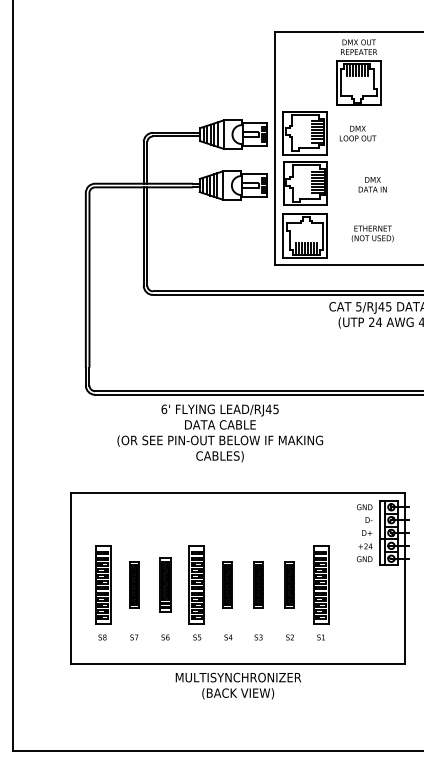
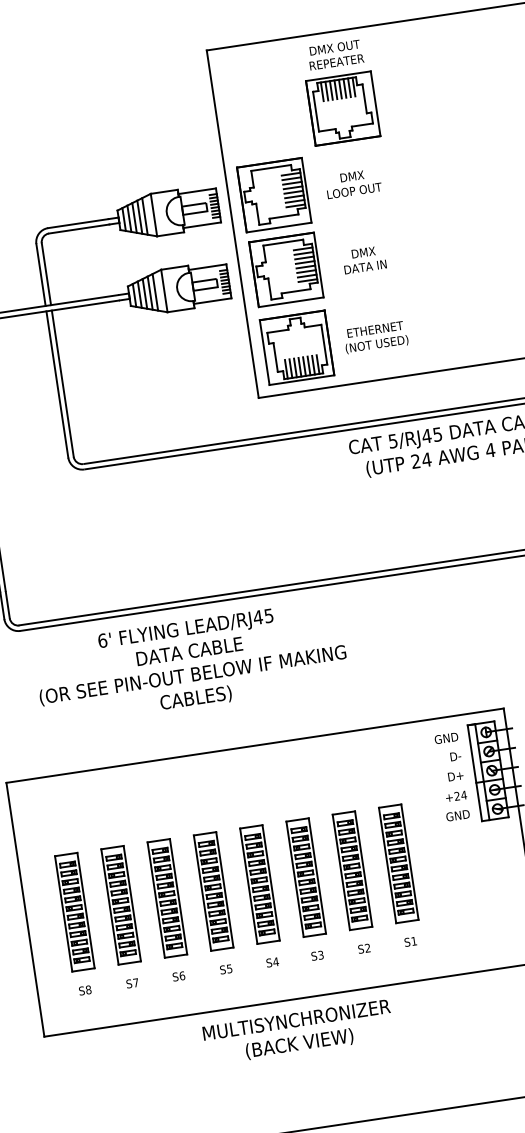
text: (372, 184) -> (363, 259), moved
text: (372, 233) -> (375, 336), moved
text: (219, 433) -> (190, 664), moved
part: (134, 584) -> (121, 904), size x1.67
part: (165, 584) -> (167, 897), size x1.43
part: (227, 584) -> (259, 883), size x1.67
part: (258, 584) -> (305, 876), size x1.67
part: (289, 584) -> (351, 870), size x1.67

